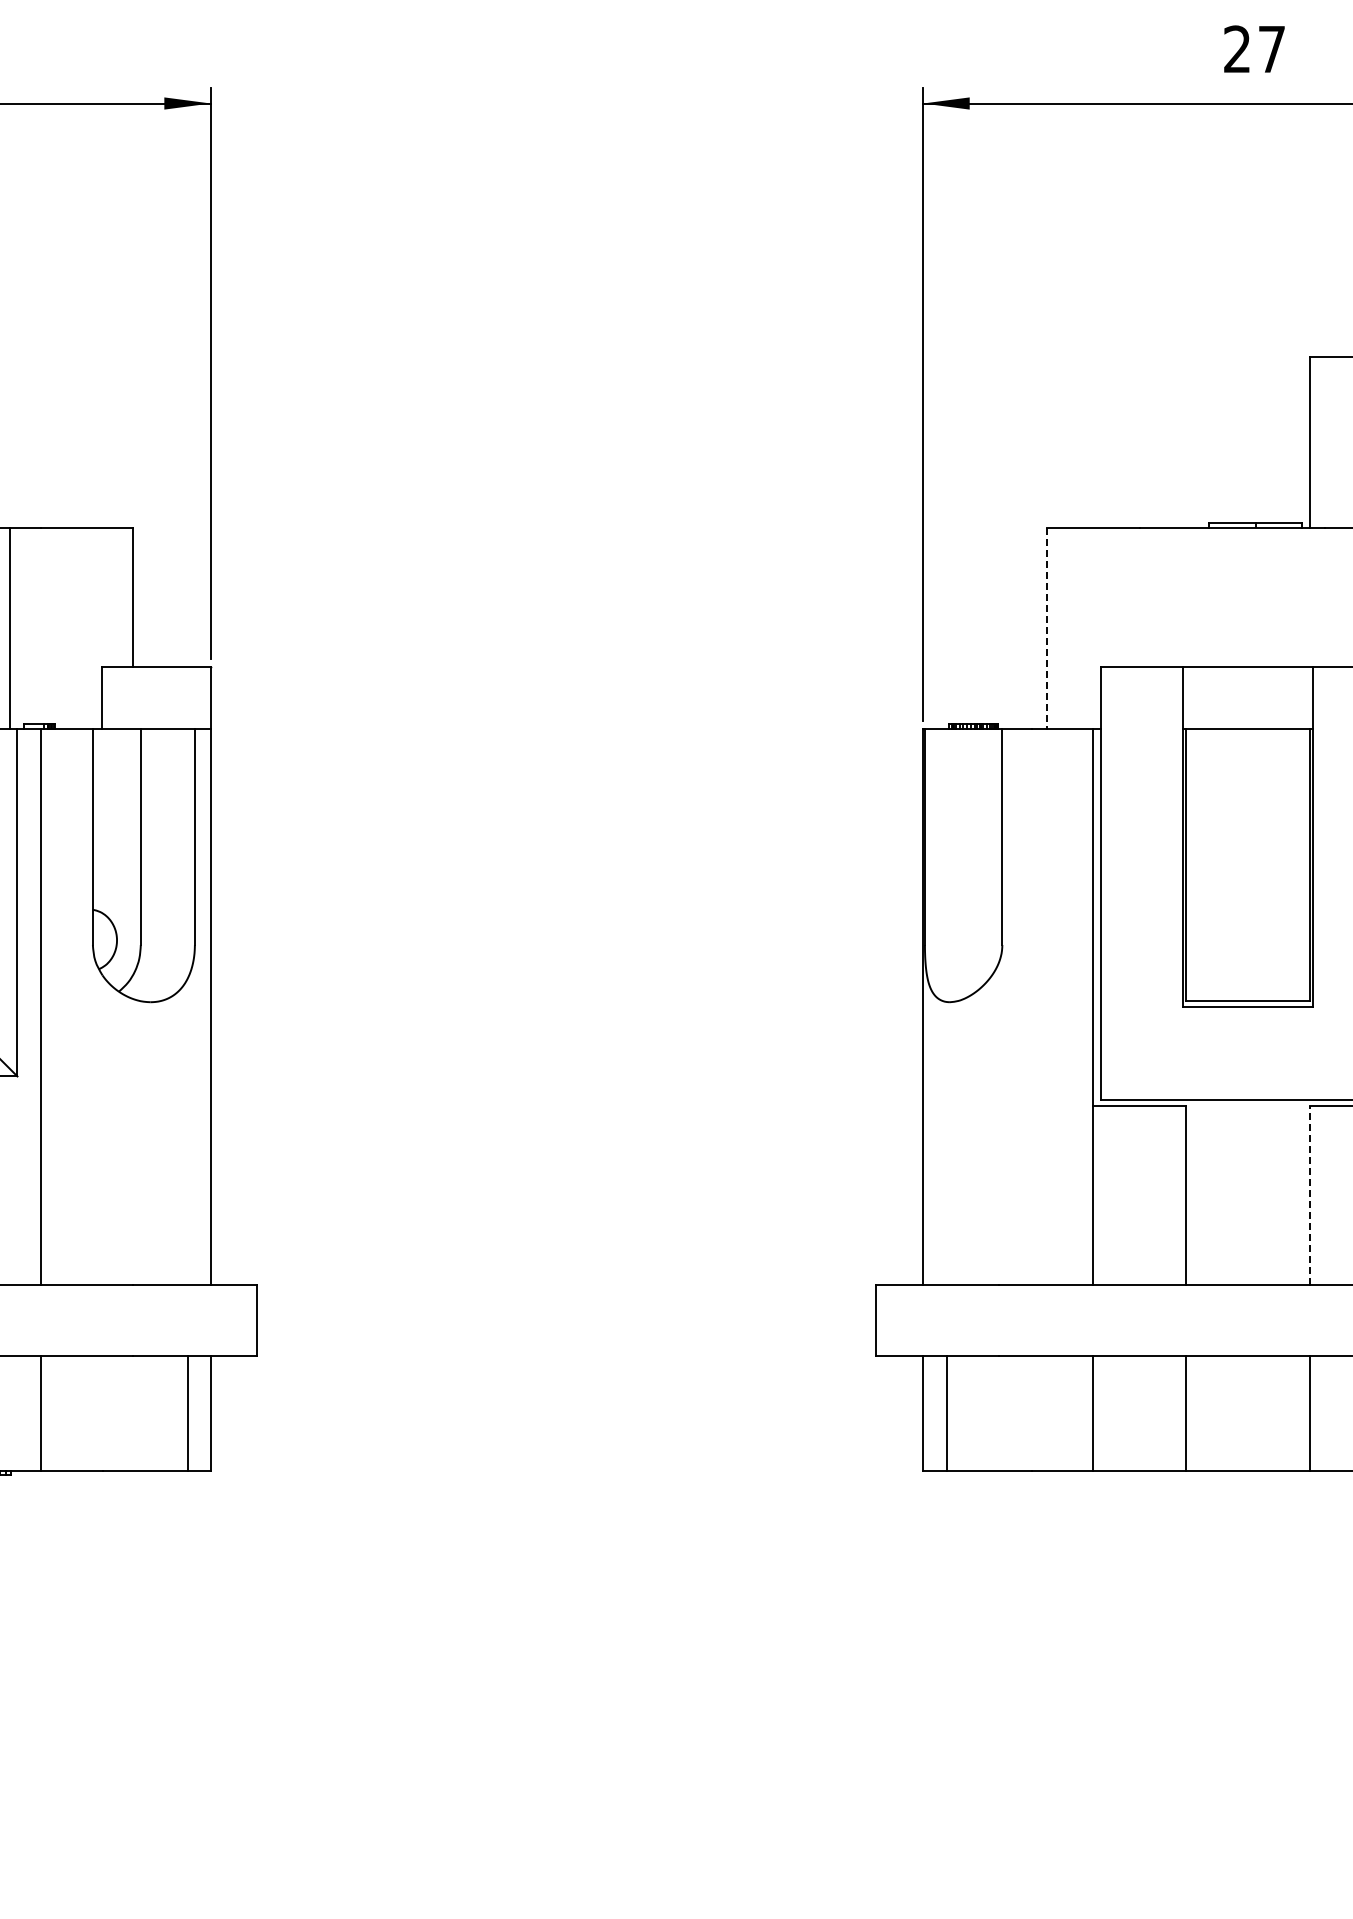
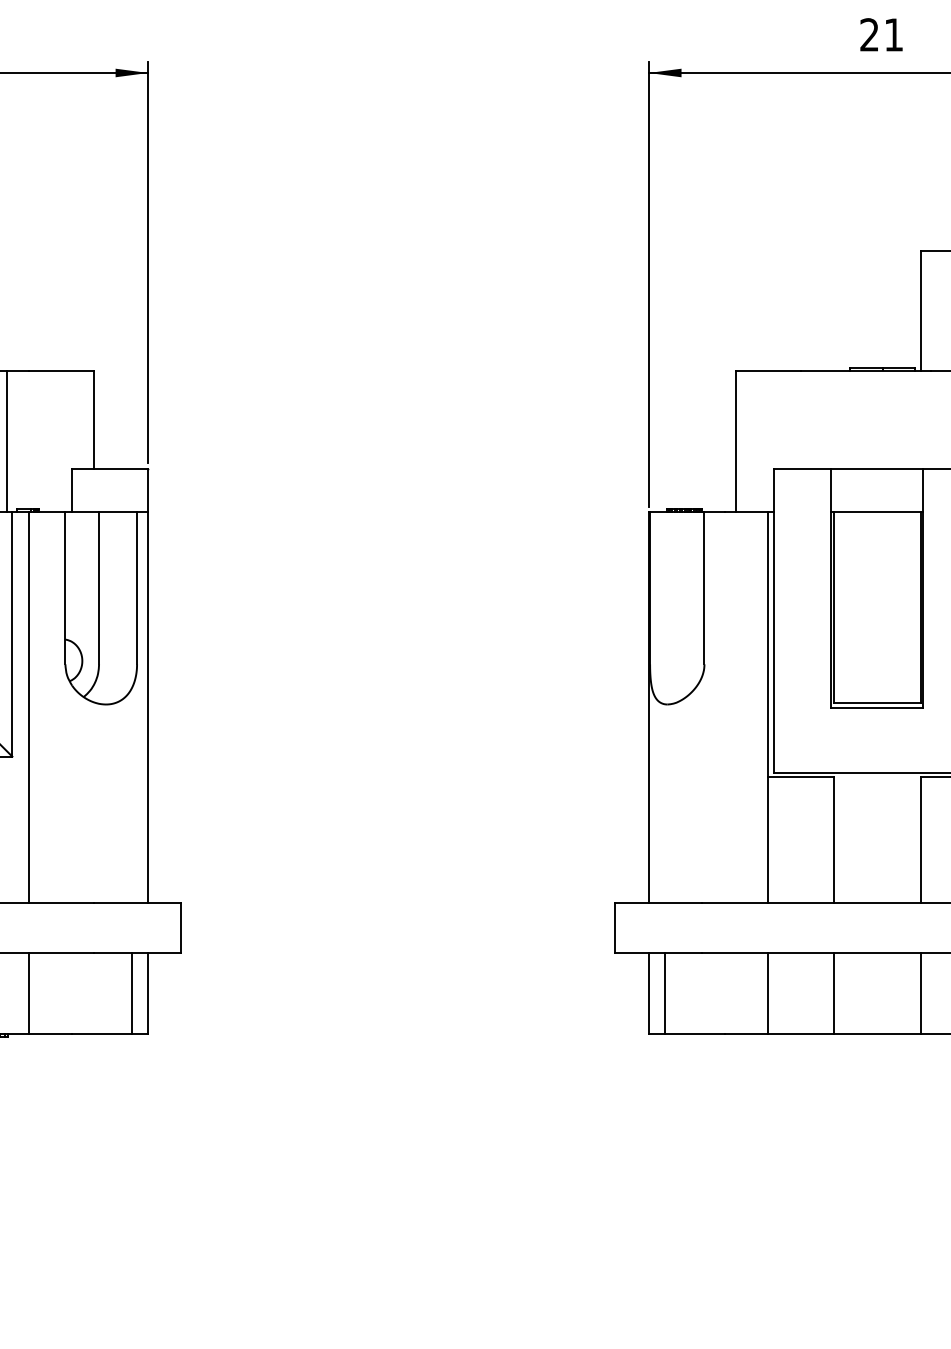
text: (1271, 49) -> (893, 35), 27 -> 21
line: (1047, 628) -> (736, 441), dashed -> solid
line: (1309, 1195) -> (920, 840), dashed -> solid

